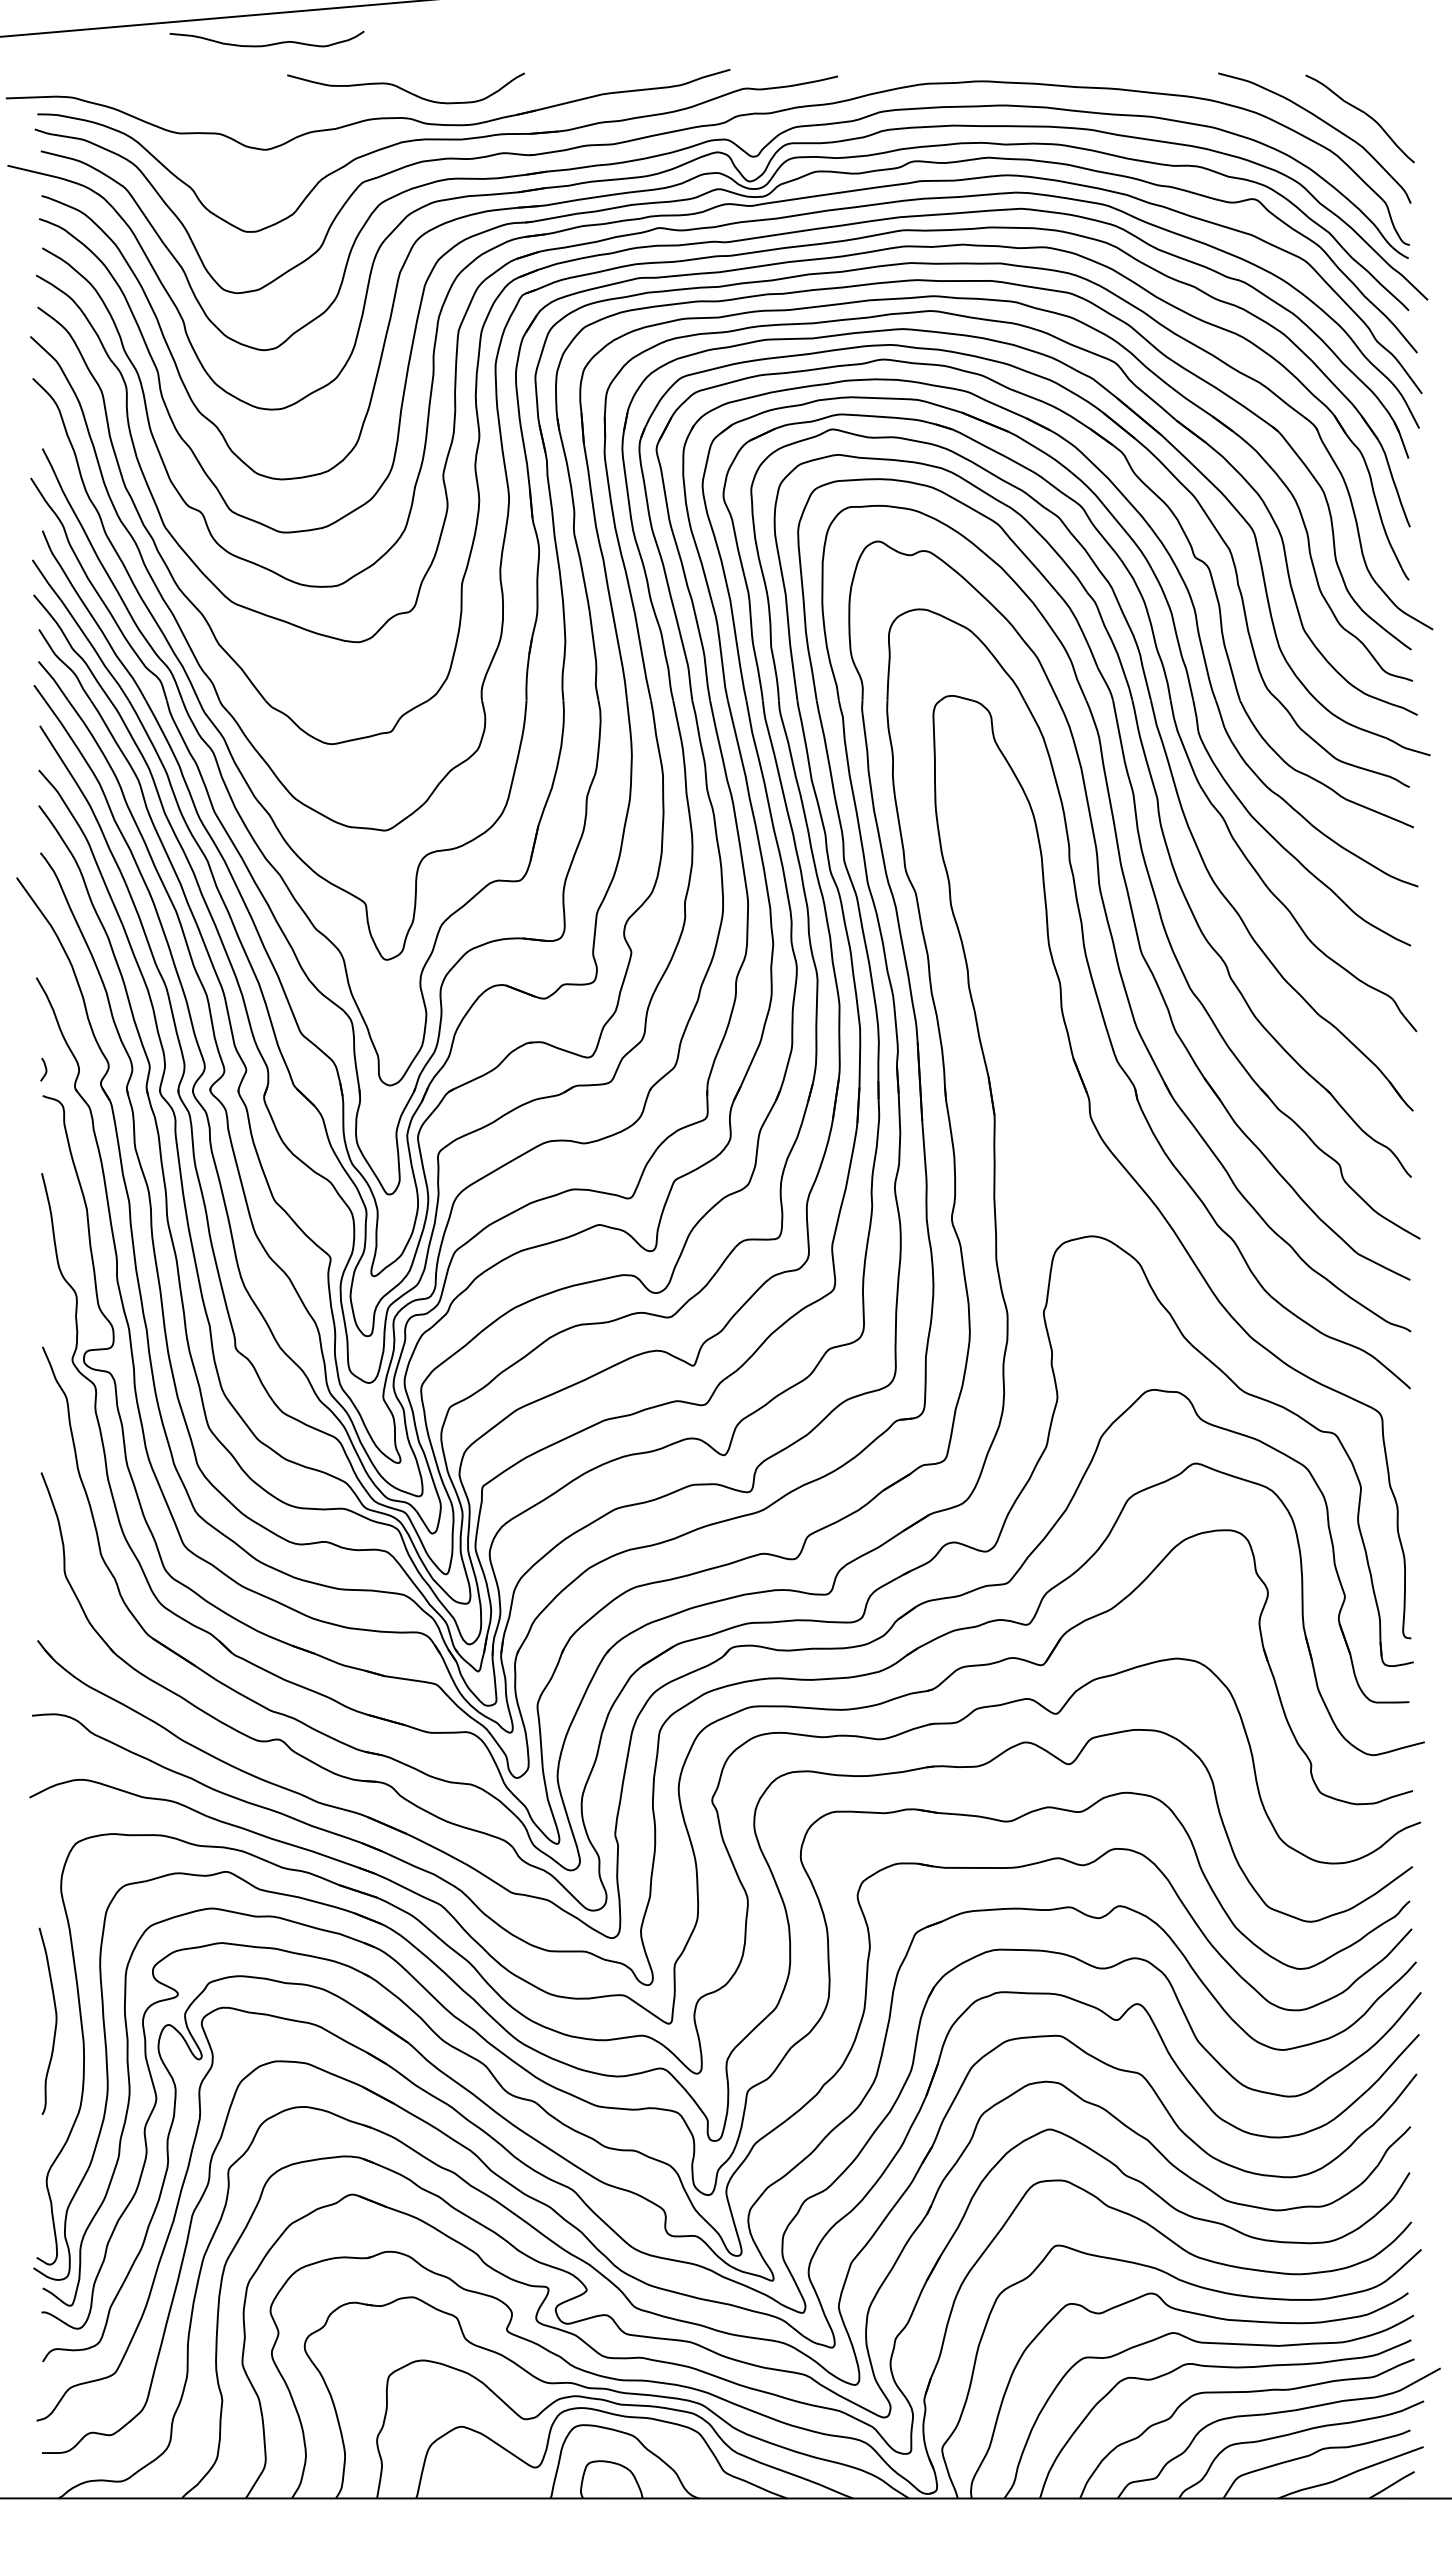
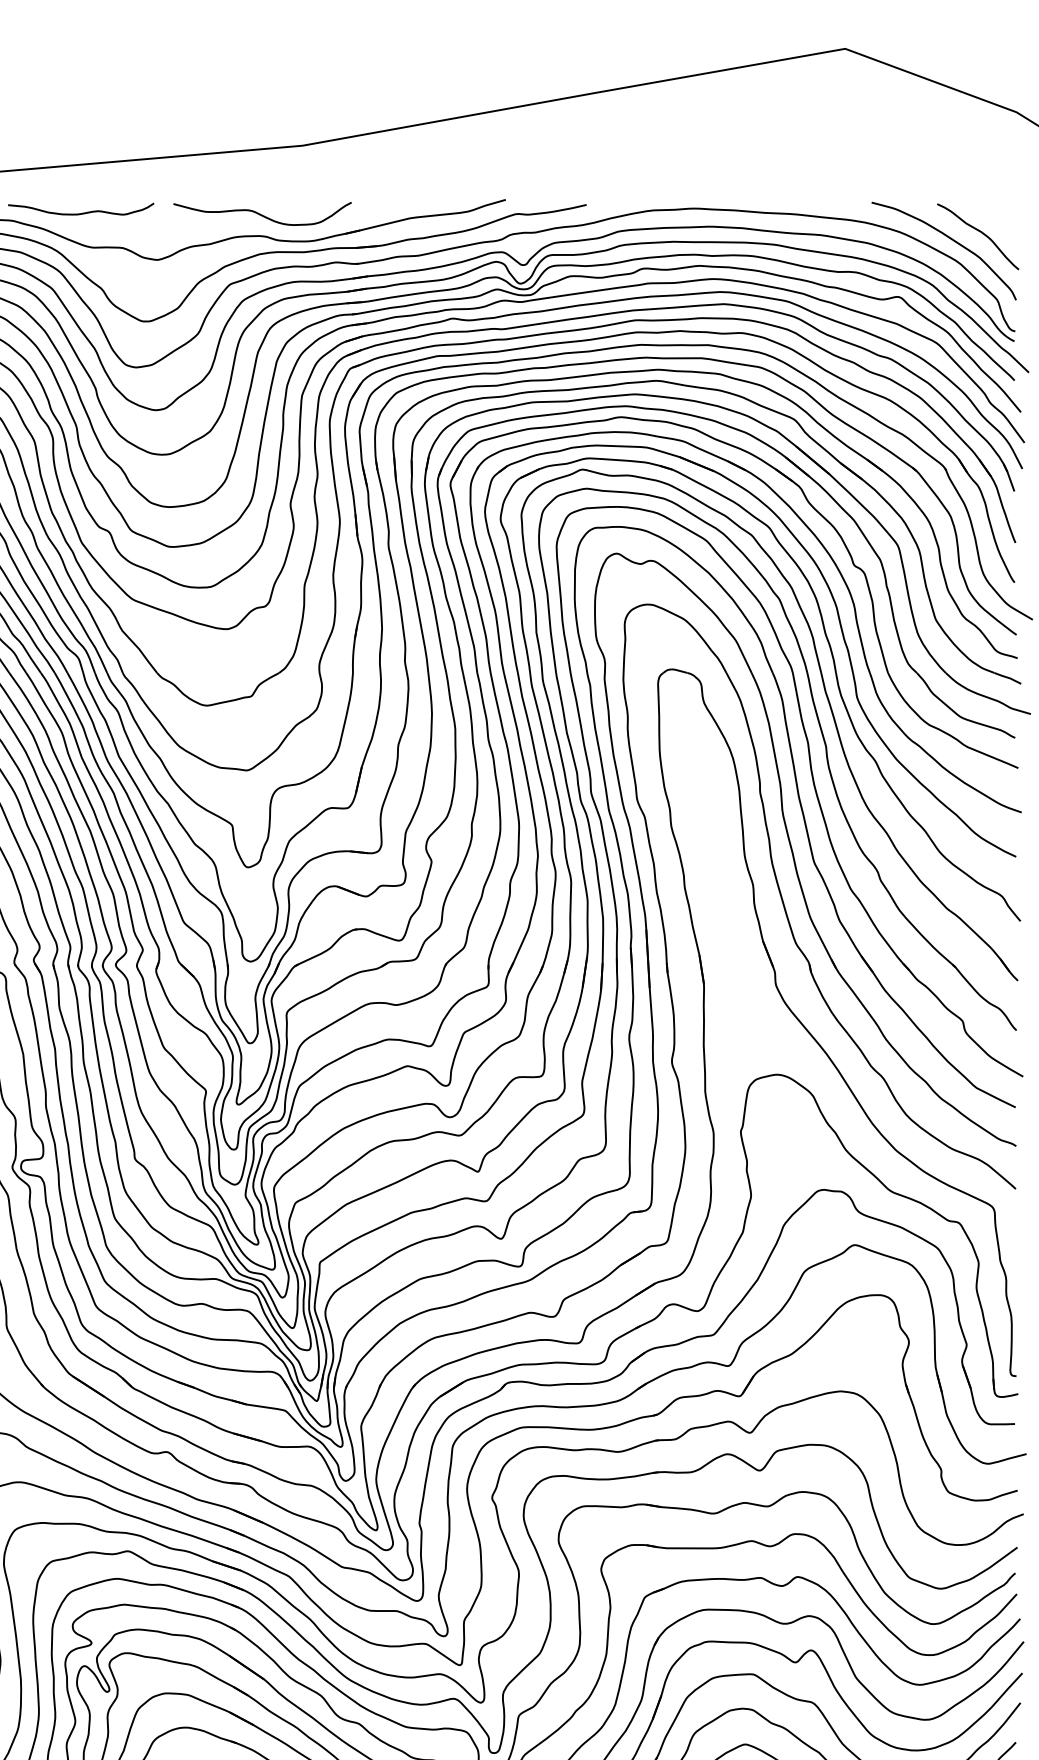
curve: (266, 44) -> (80, 213), moved

